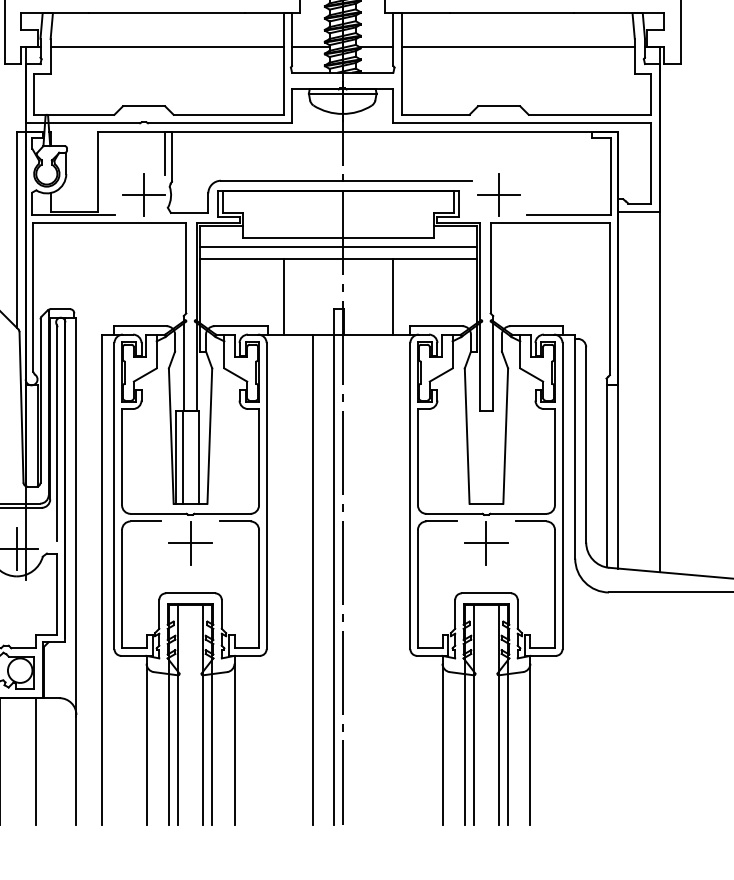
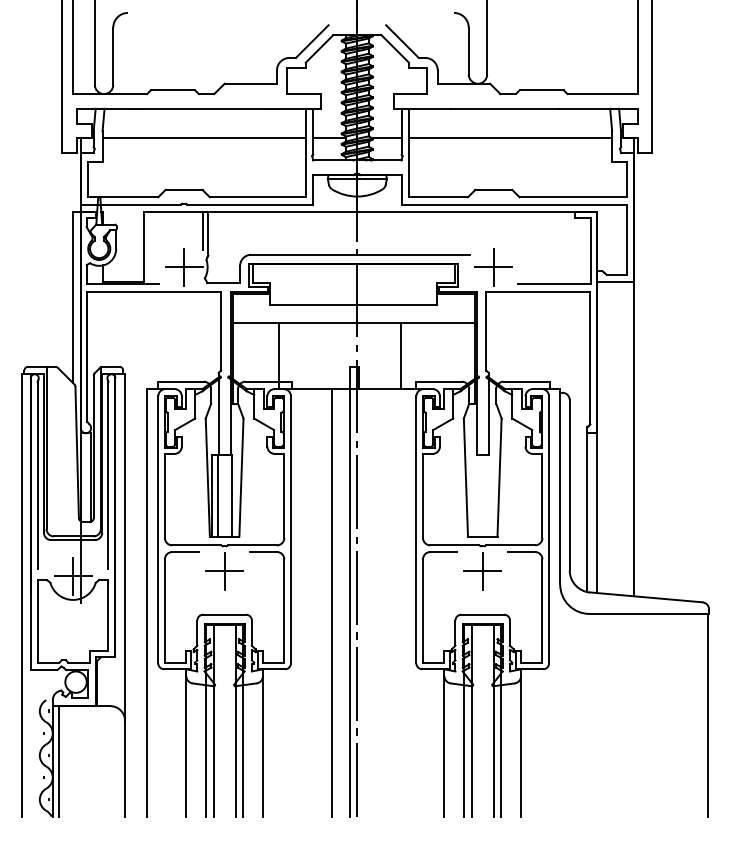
line: (338, 246) -> (353, 312), removed
line: (284, 296) -> (279, 355), moved
line: (35, 761) -> (89, 761), removed

